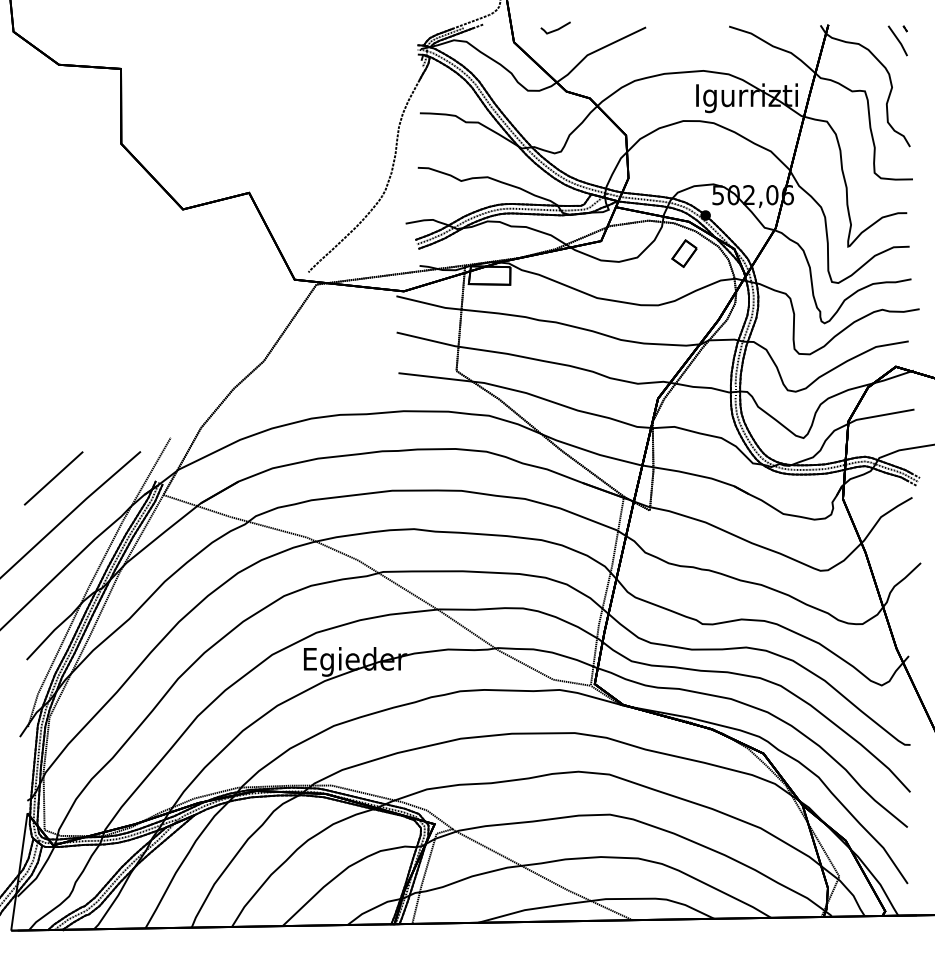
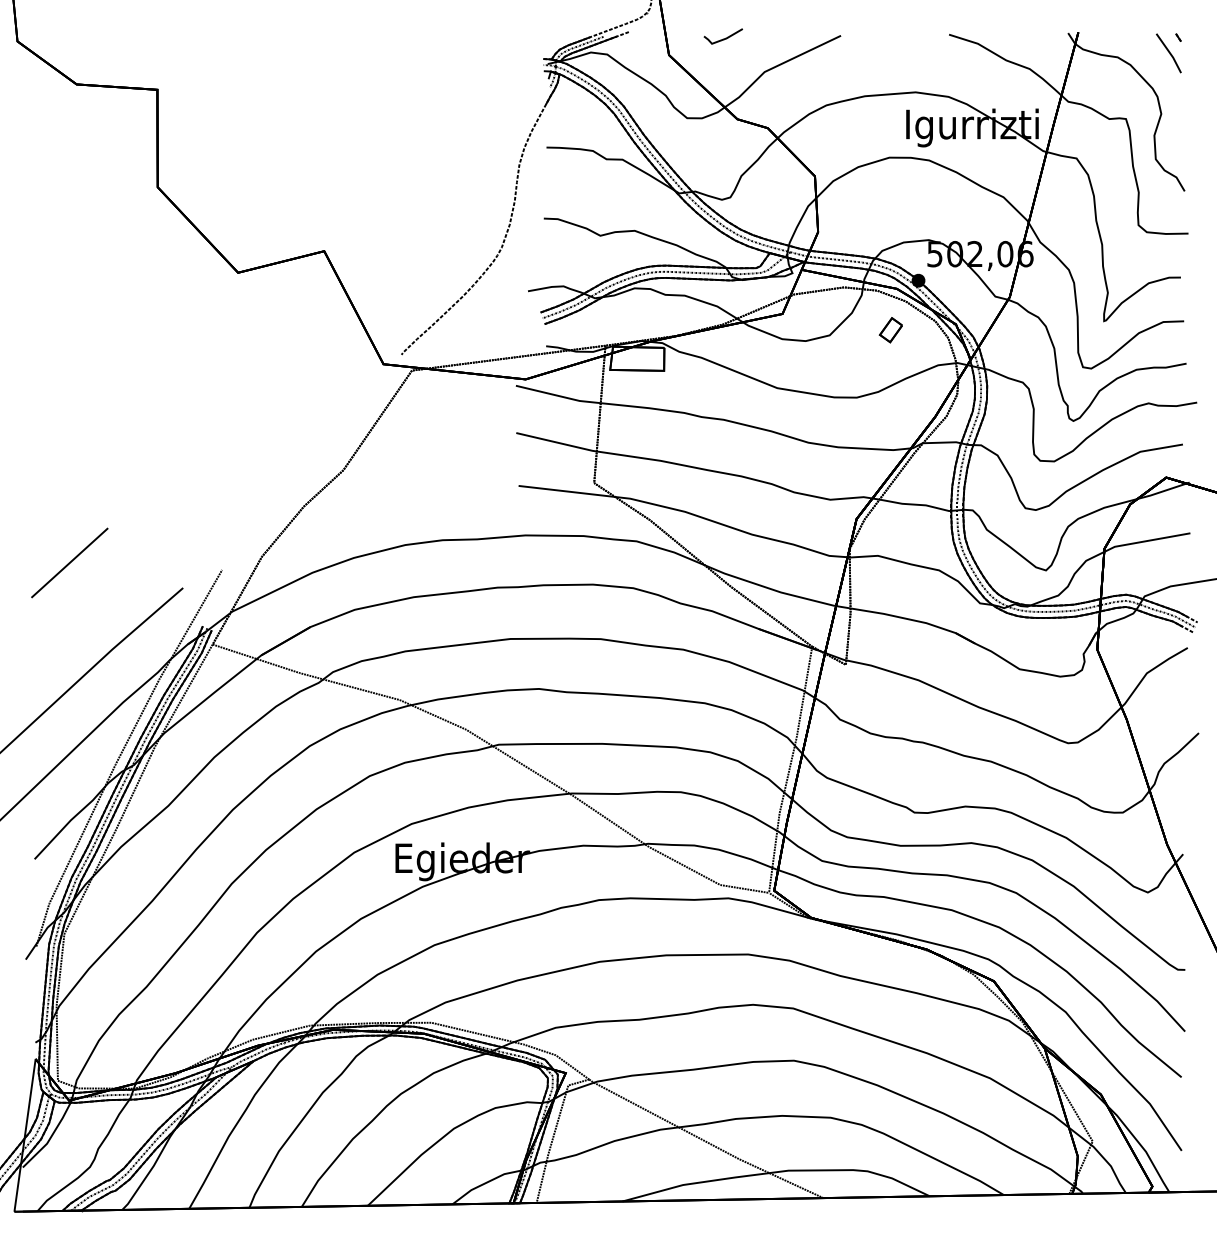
part: (684, 253) -> (890, 329), size x0.7
line: (53, 478) -> (69, 562), moved

